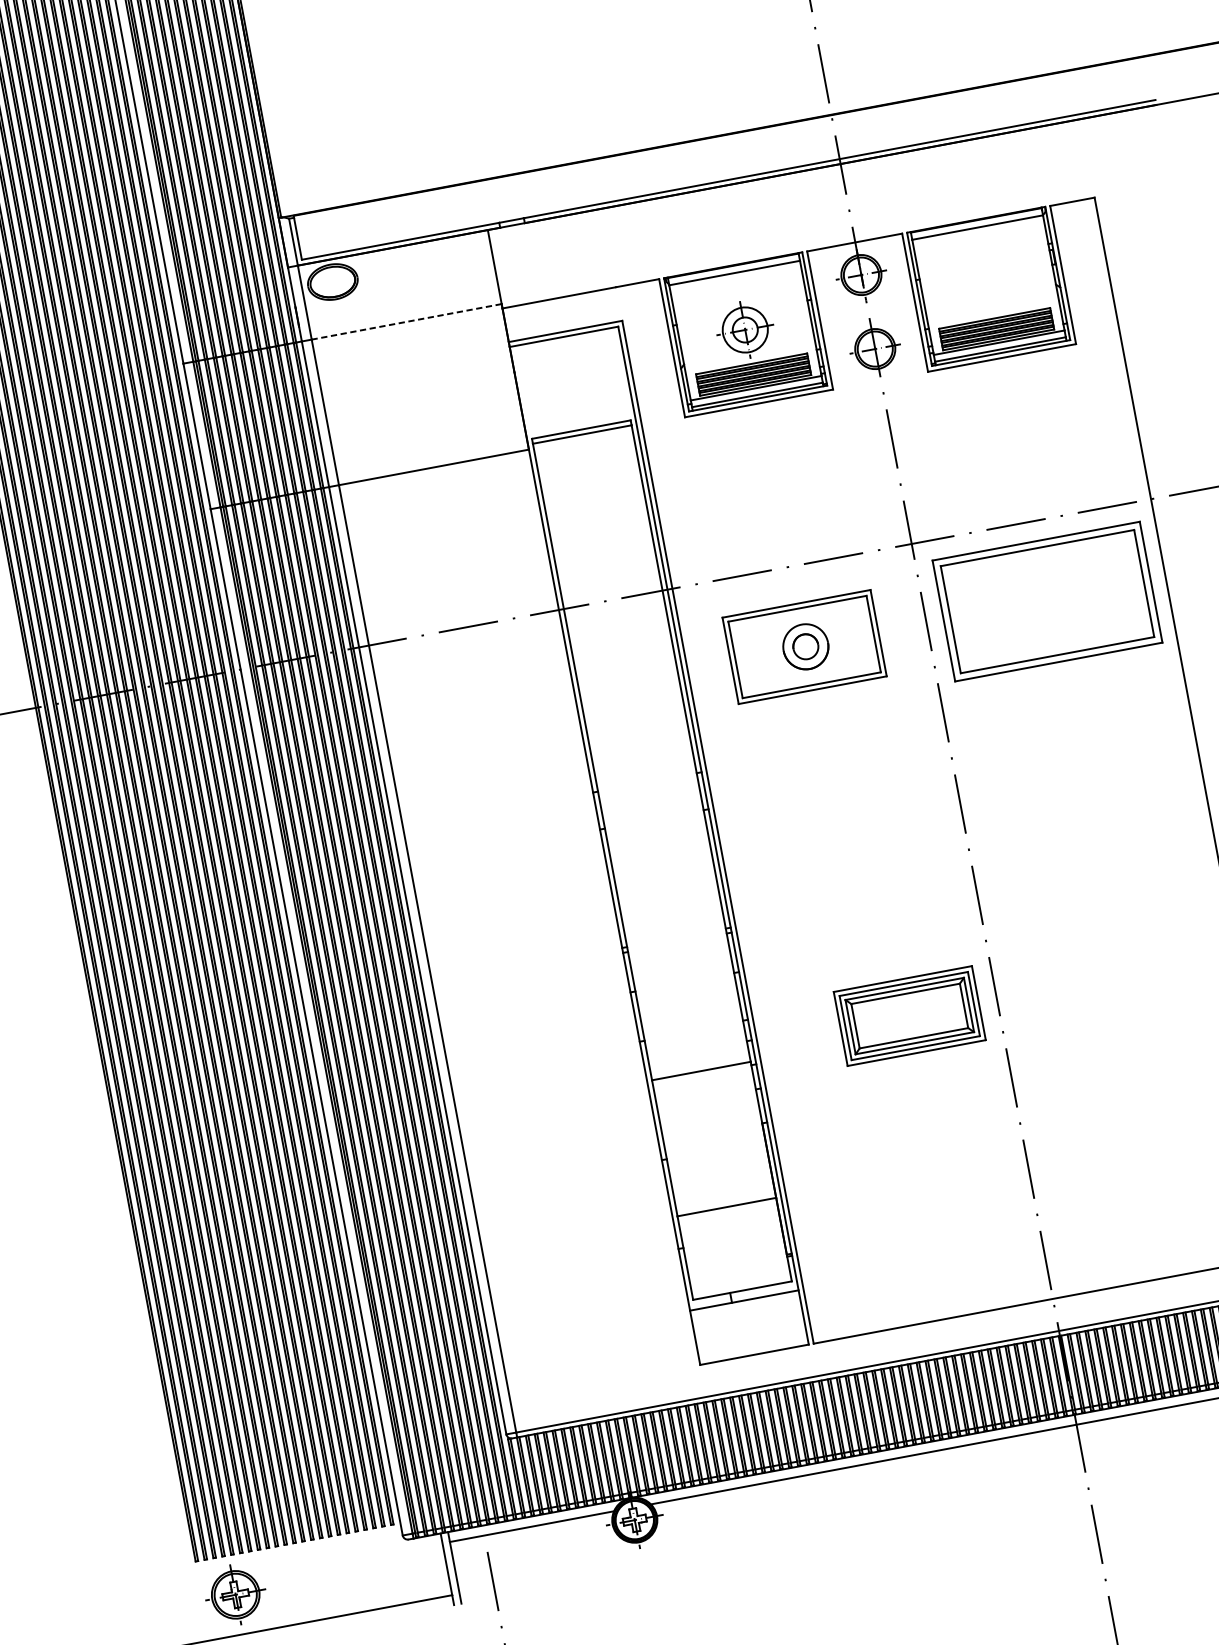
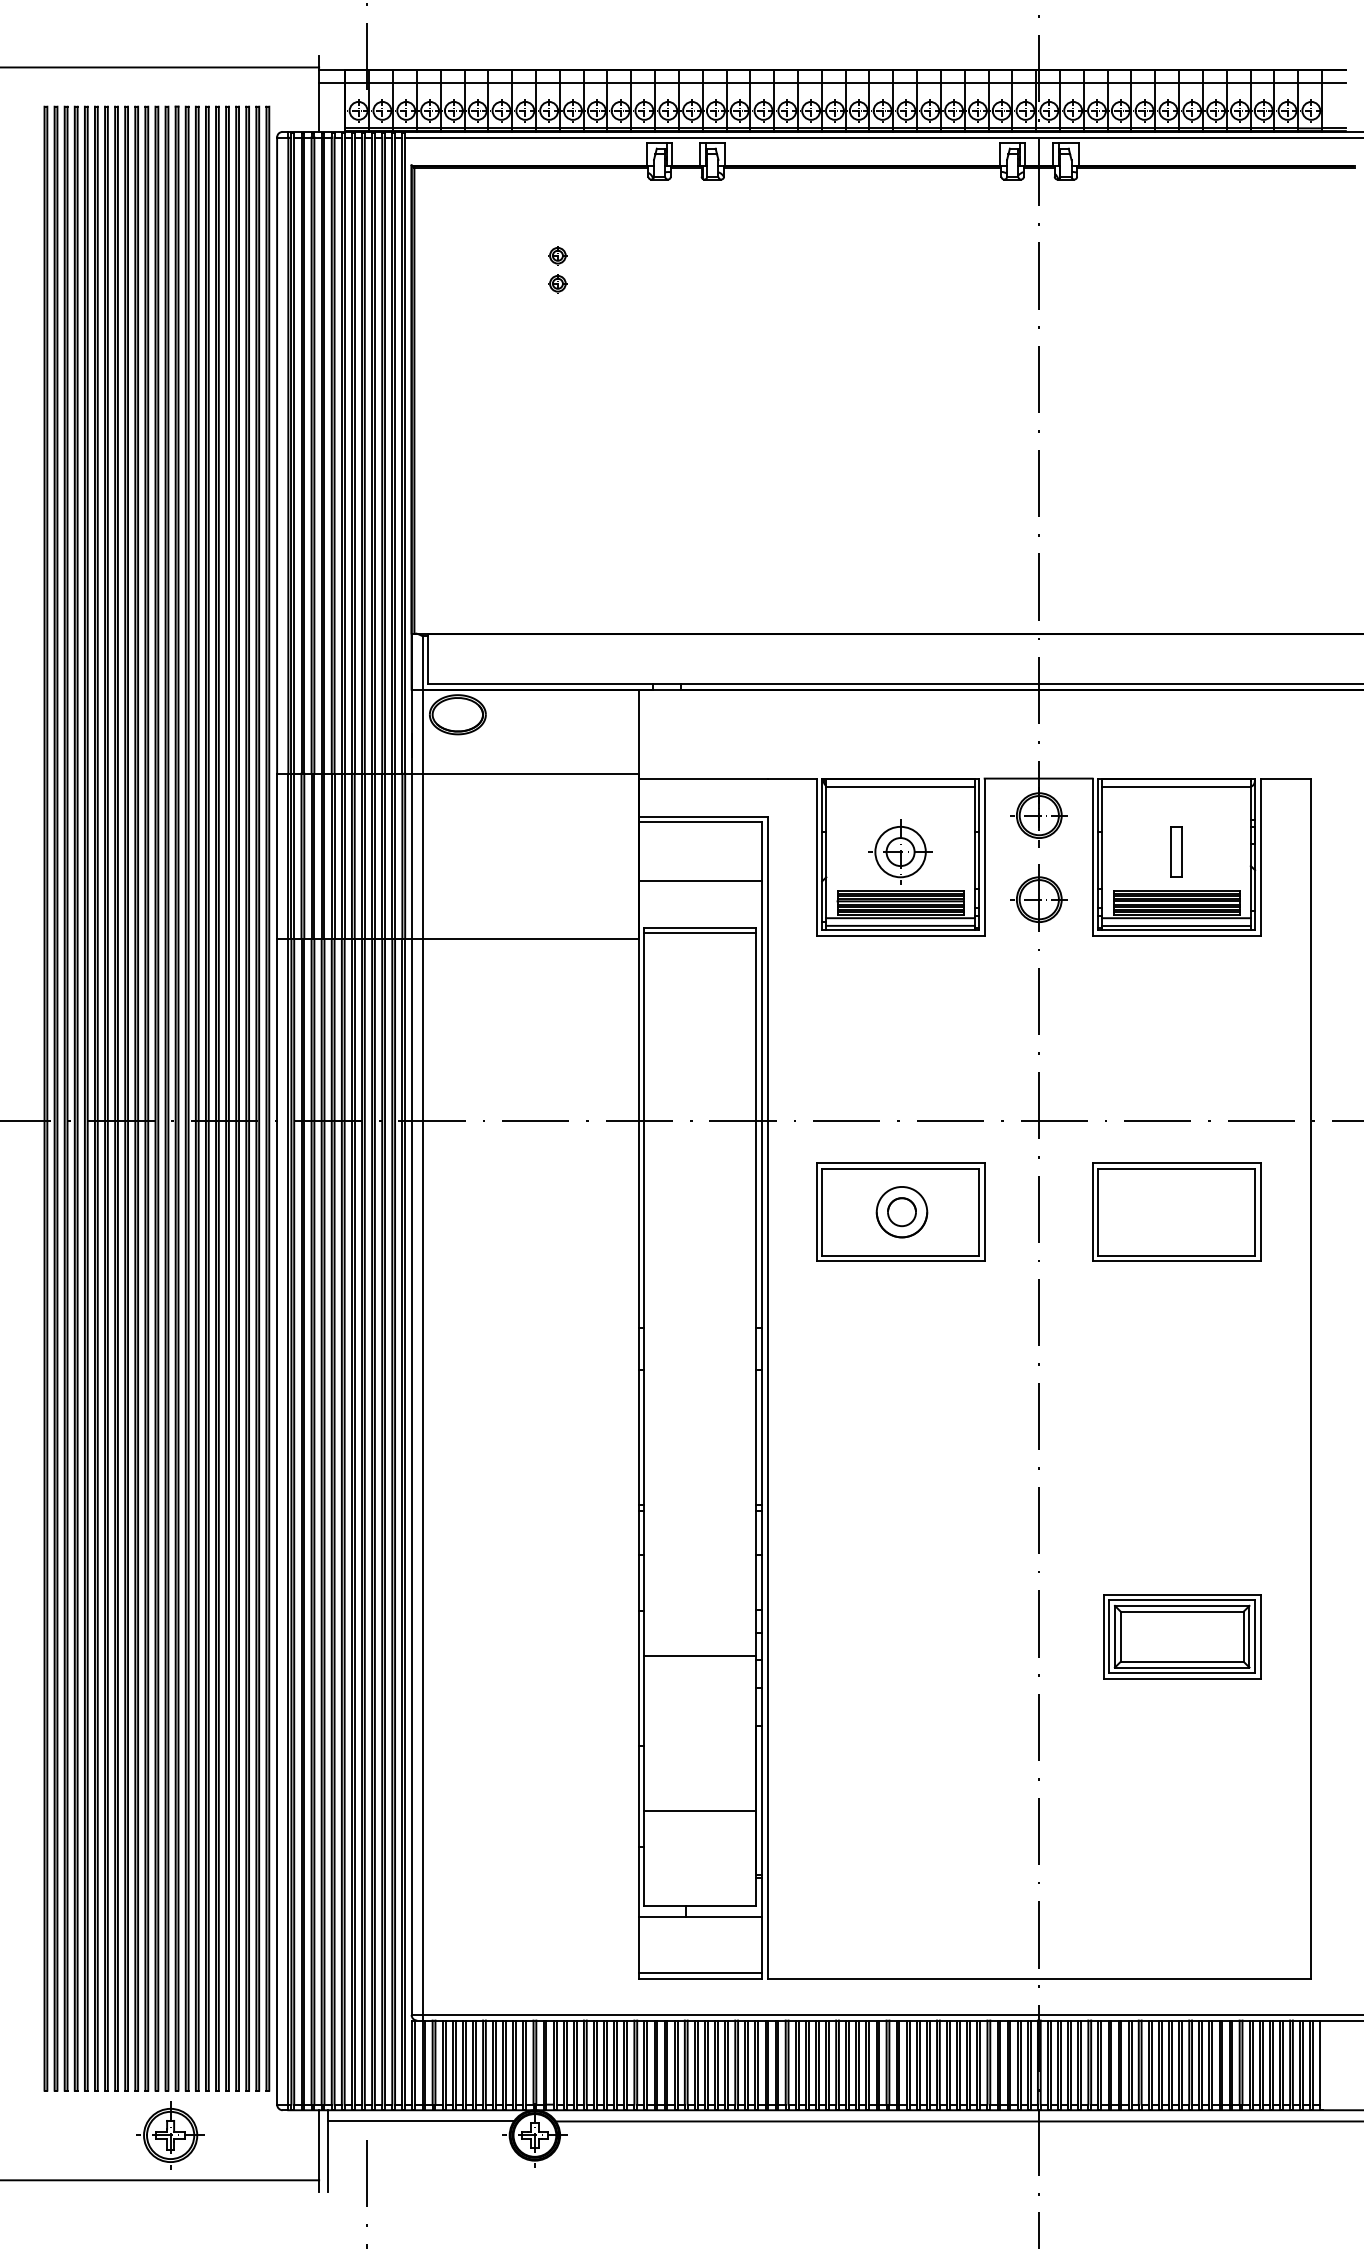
part: (988, 284) -> (1176, 851), added
line: (406, 321) -> (530, 773), dashed -> solid
line: (573, 389) -> (699, 881), added
part: (1047, 600) -> (1176, 1211), size x0.71
part: (910, 1015) -> (1182, 1636), moved
line: (752, 1349) -> (699, 1972), added
part: (235, 1594) -> (170, 2135), moved

